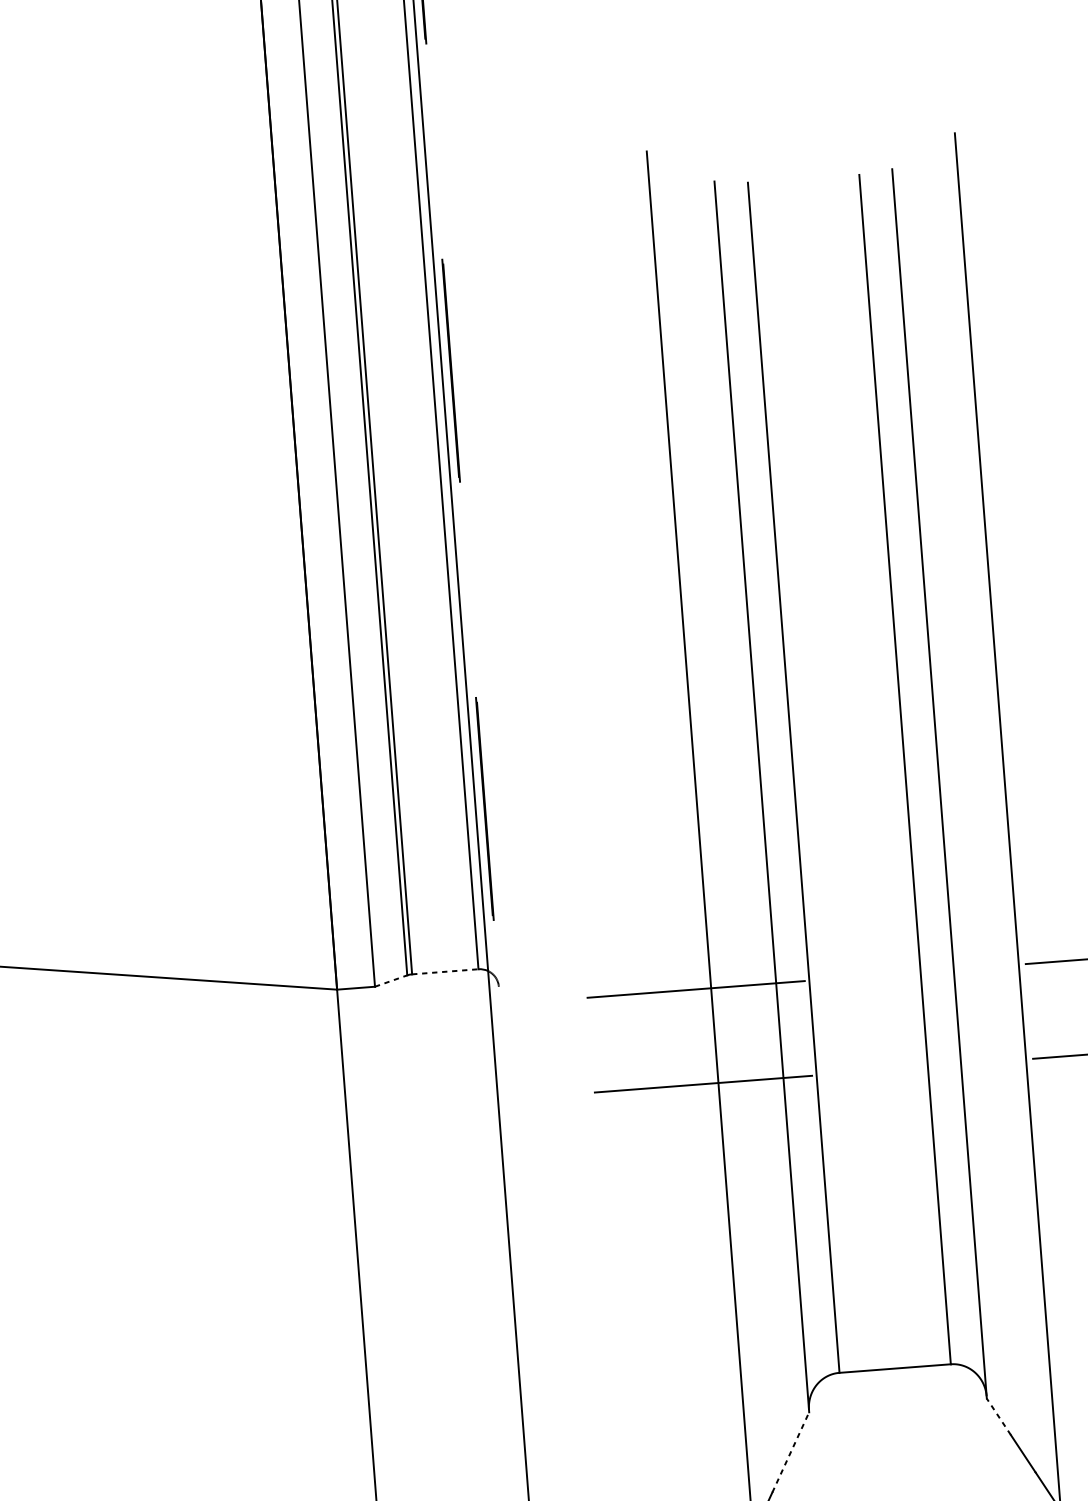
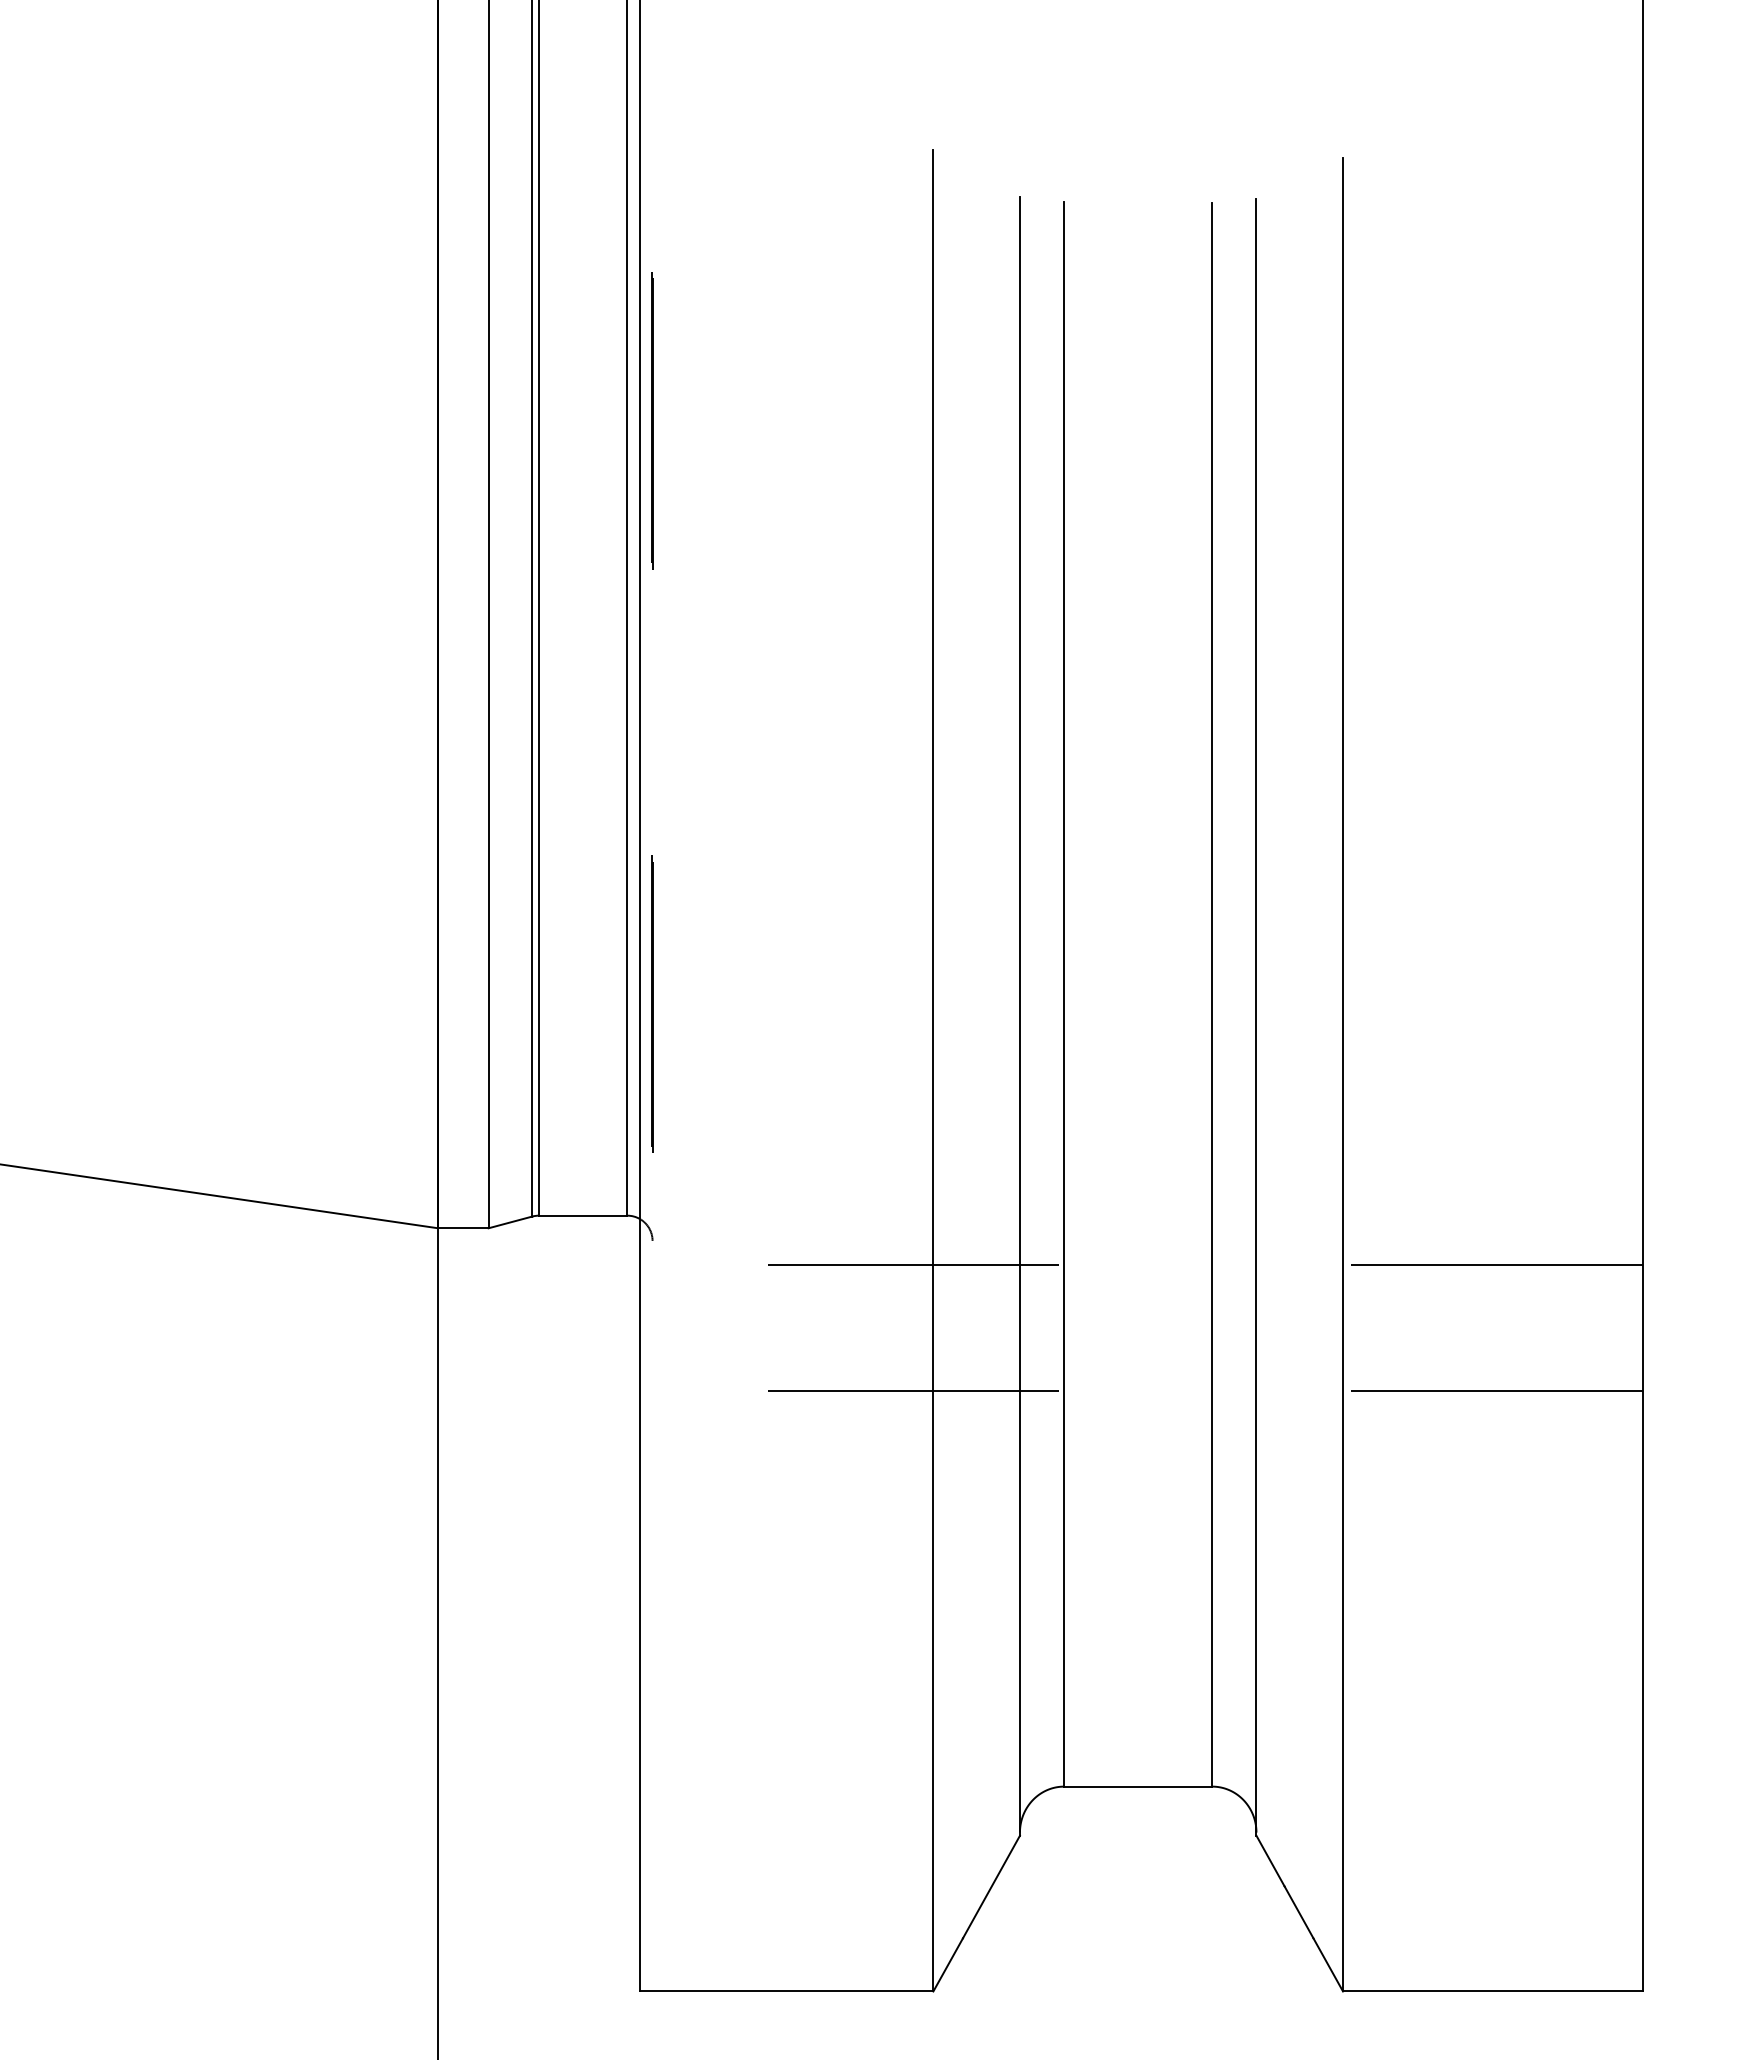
line: (445, 971) -> (583, 1215), dashed -> solid
line: (391, 981) -> (510, 1222), dashed -> solid
line: (998, 1417) -> (1270, 1861), dashed -> solid
line: (790, 1452) -> (991, 1887), dashed -> solid

